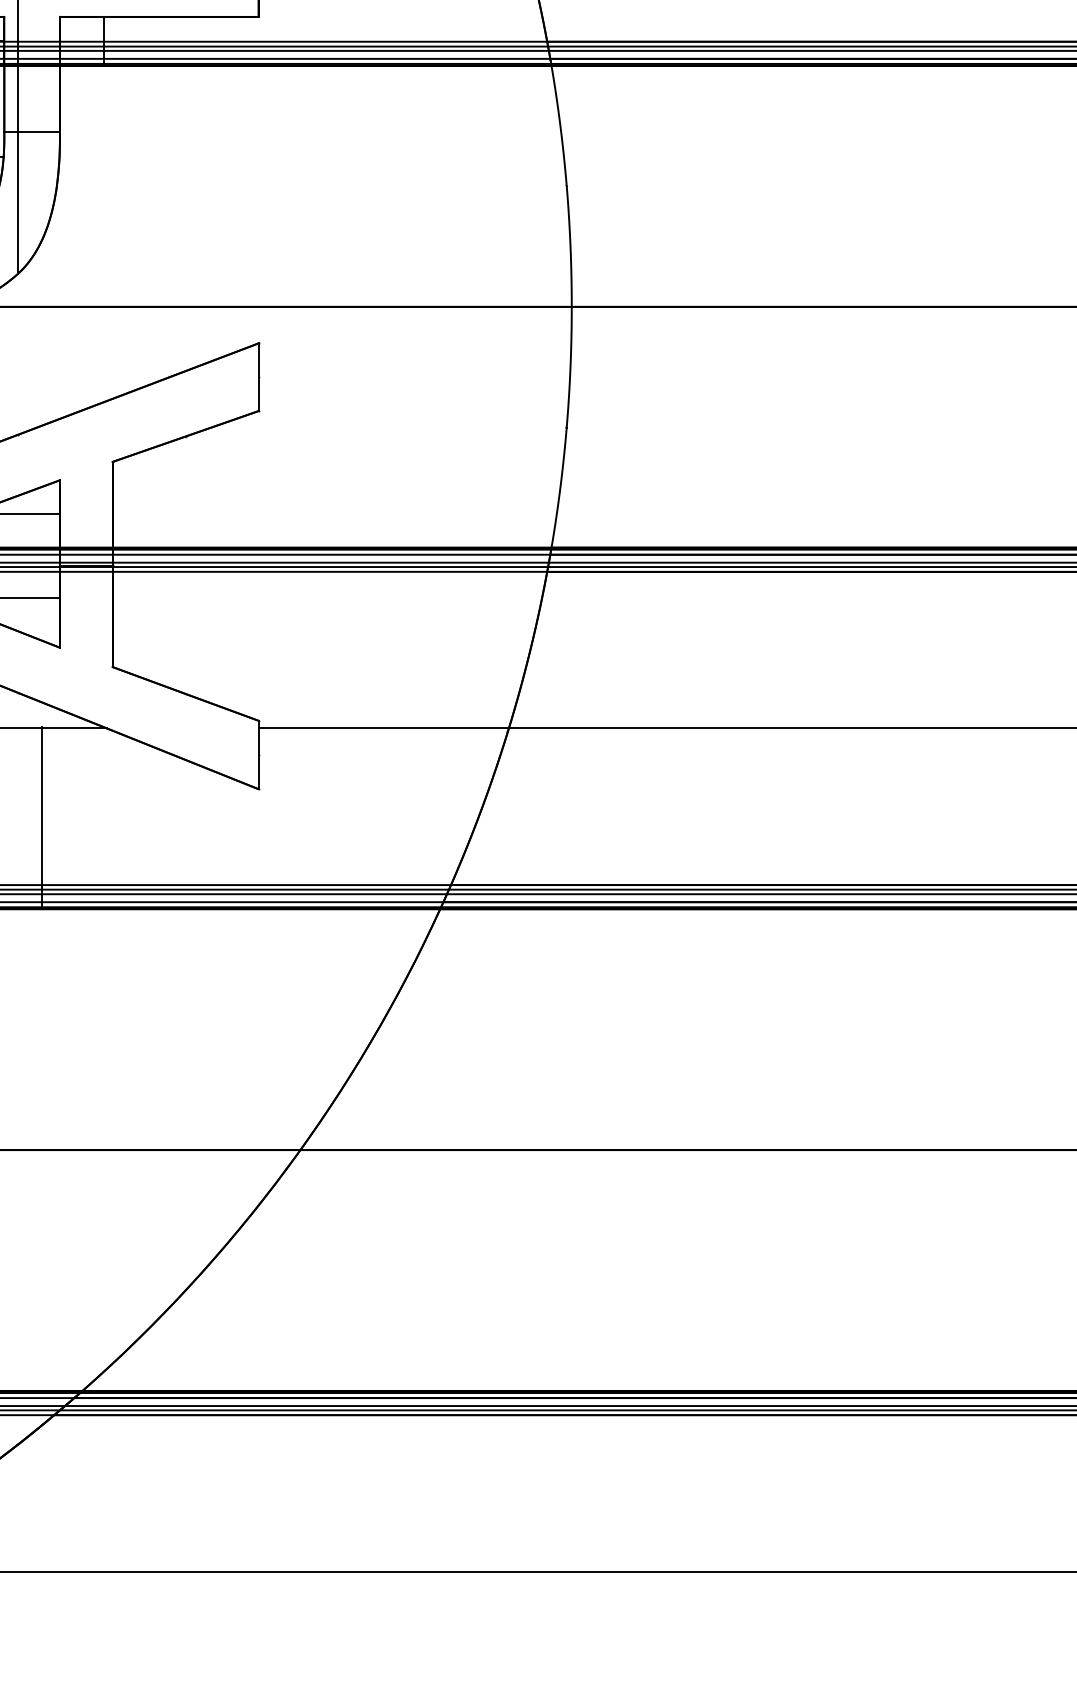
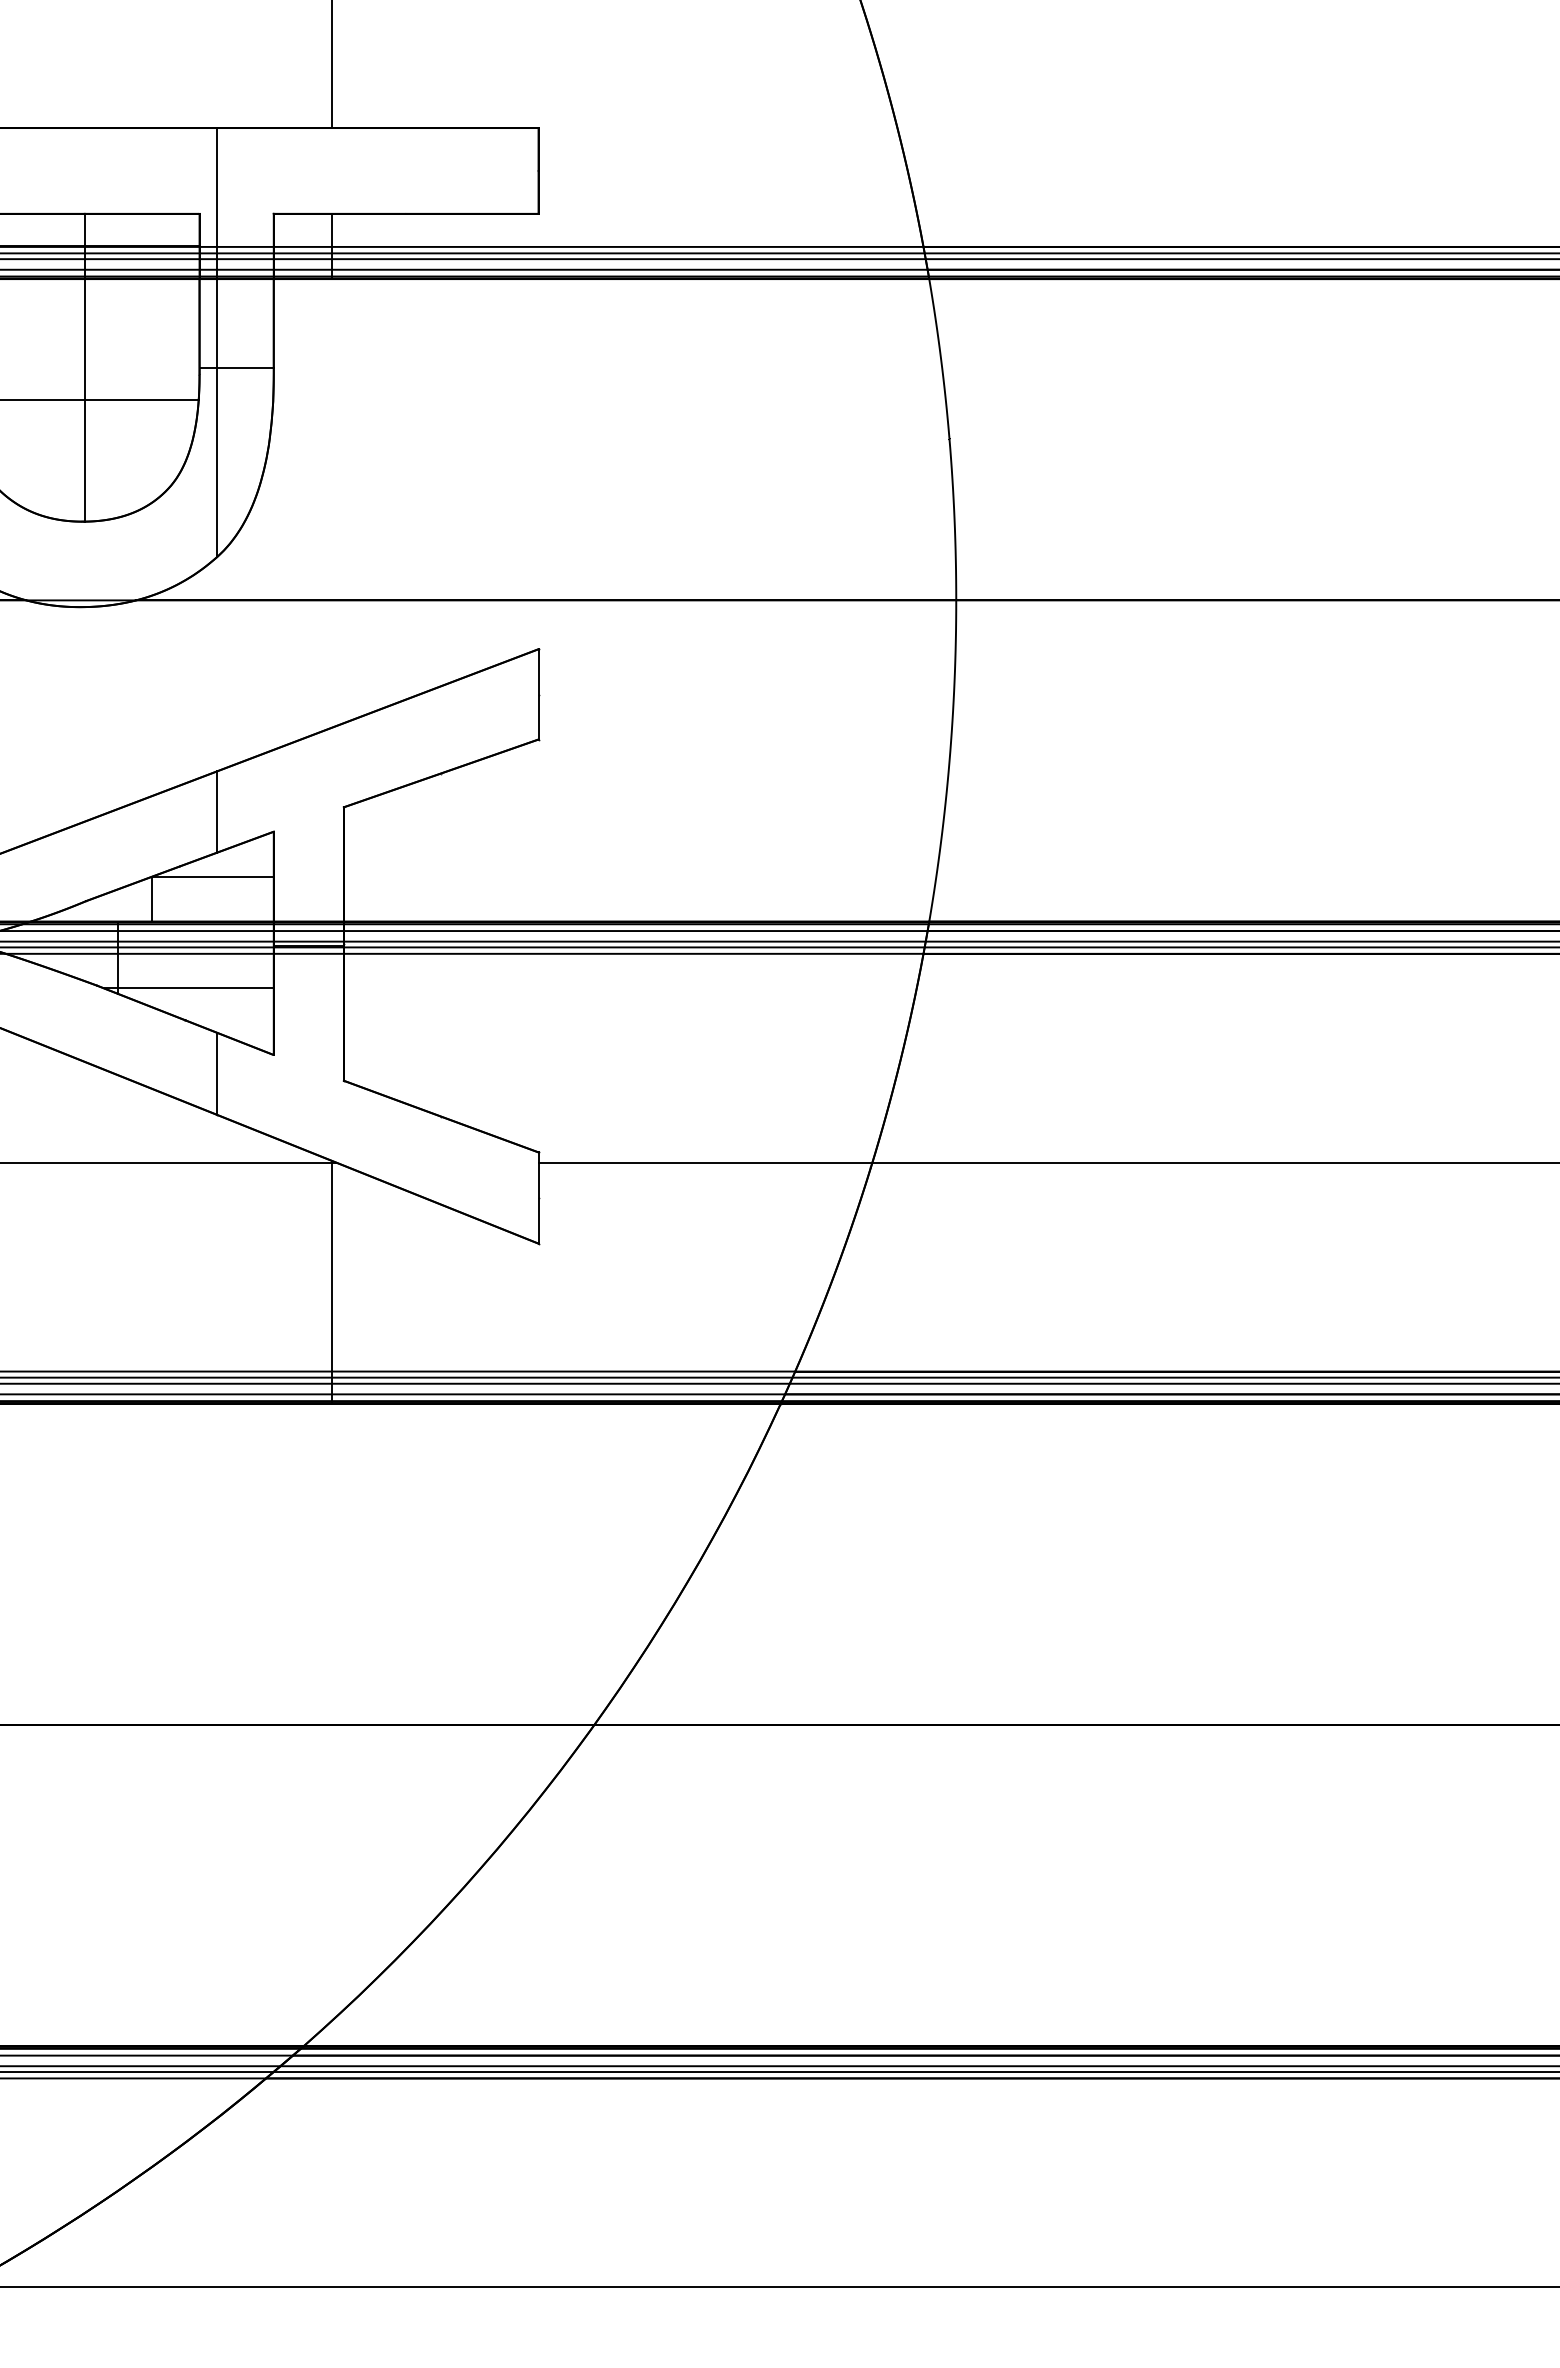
line: (17, 465) -> (217, 811), added
line: (17, 661) -> (217, 1073), added
line: (41, 818) -> (332, 1282), moved

